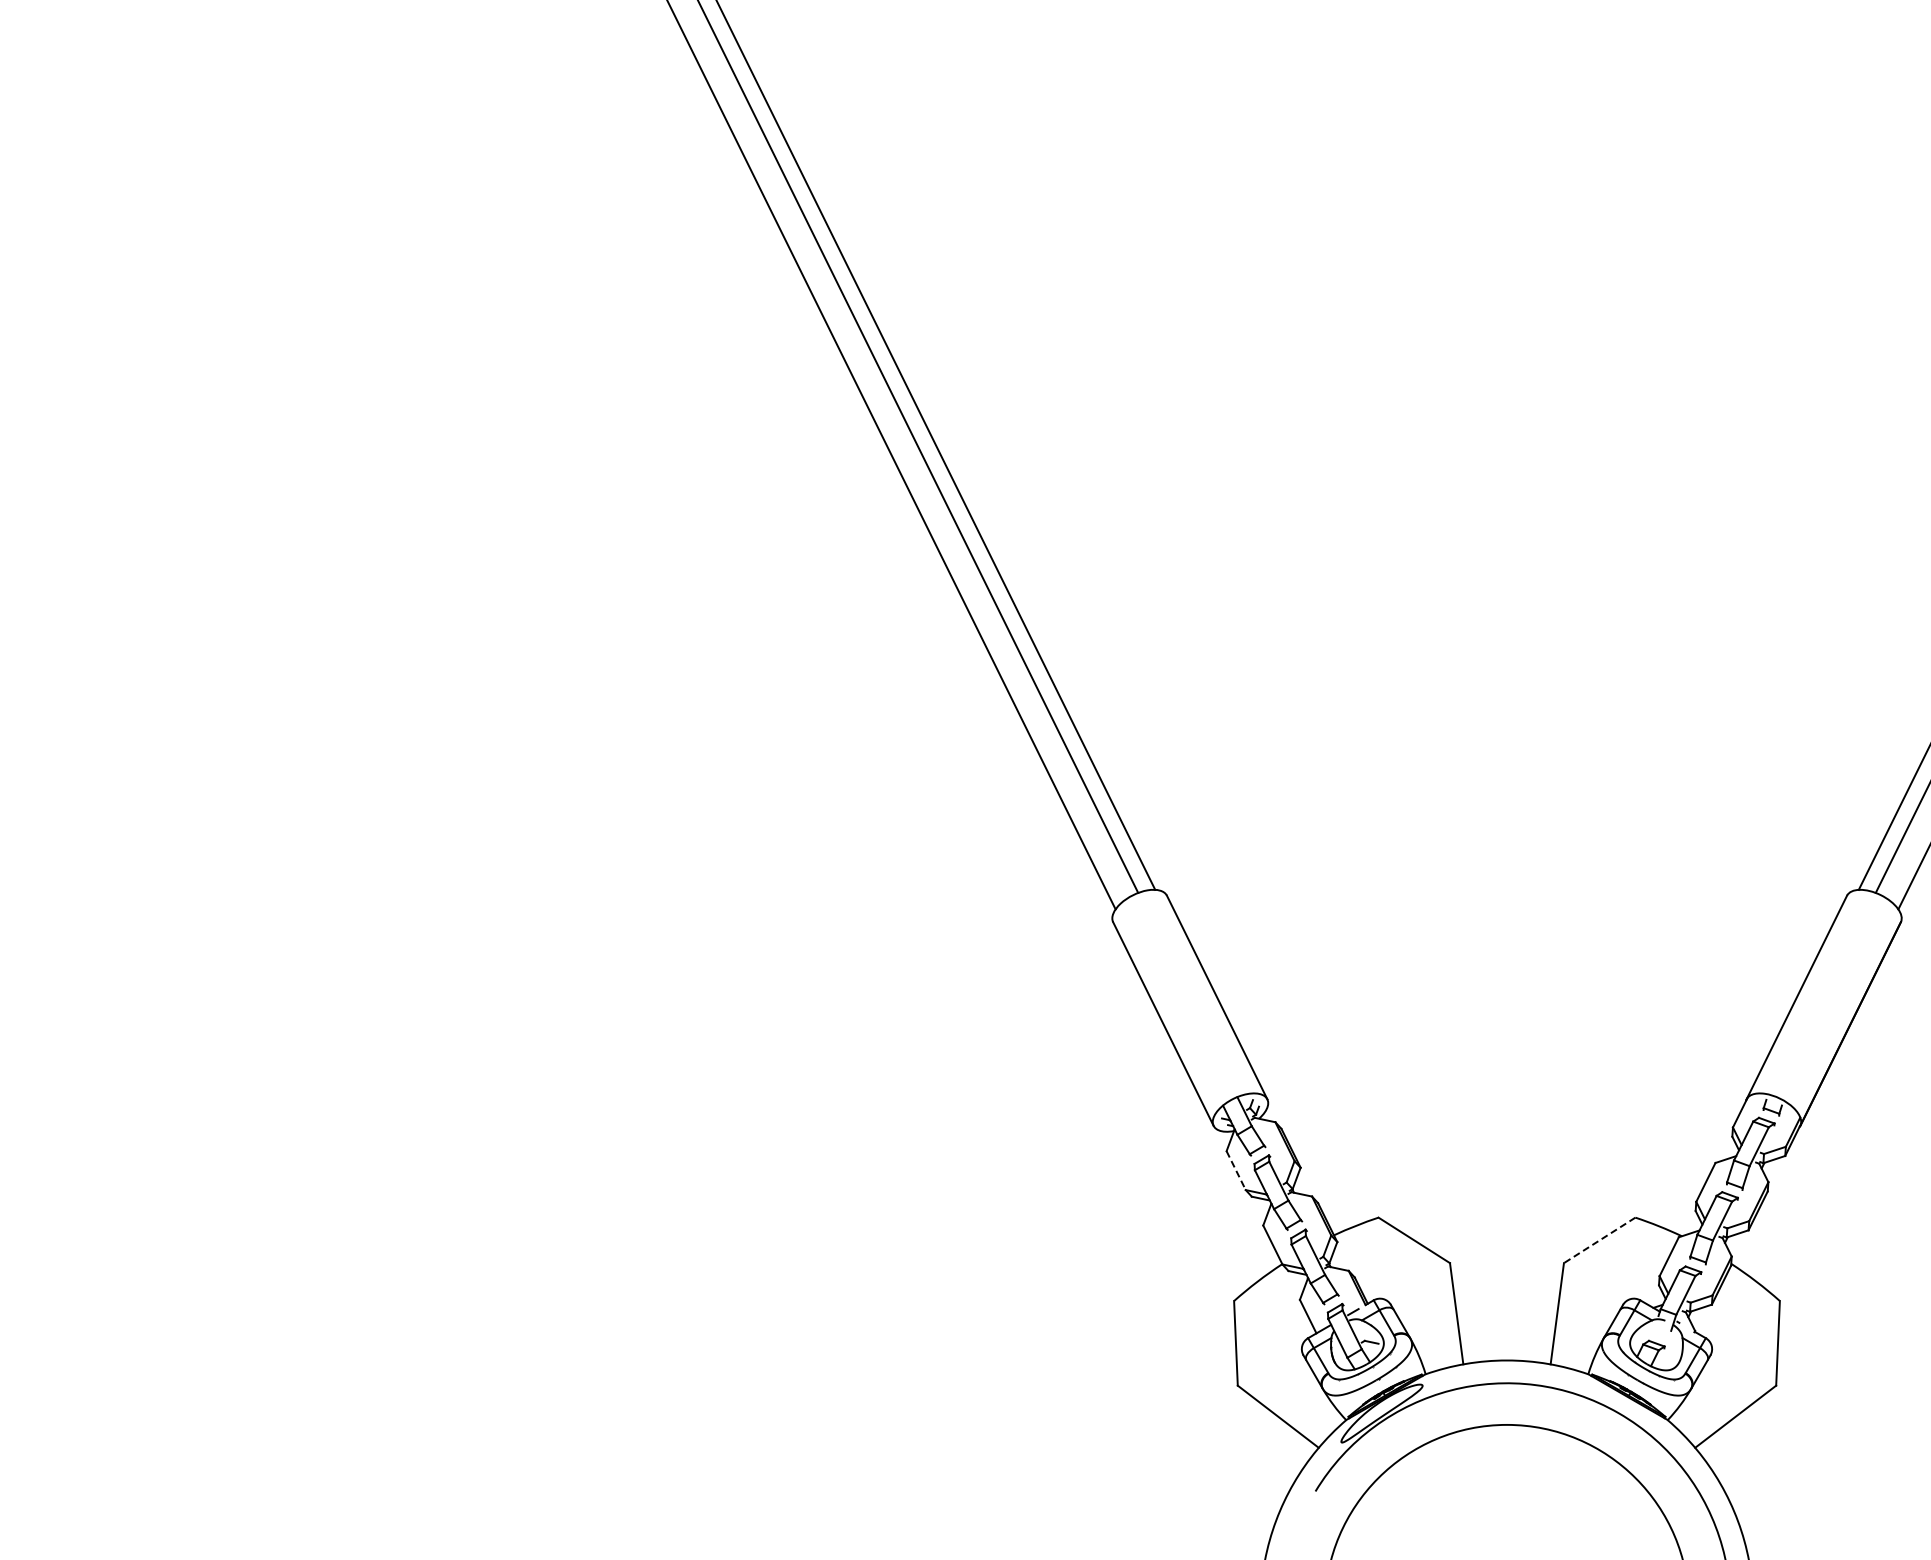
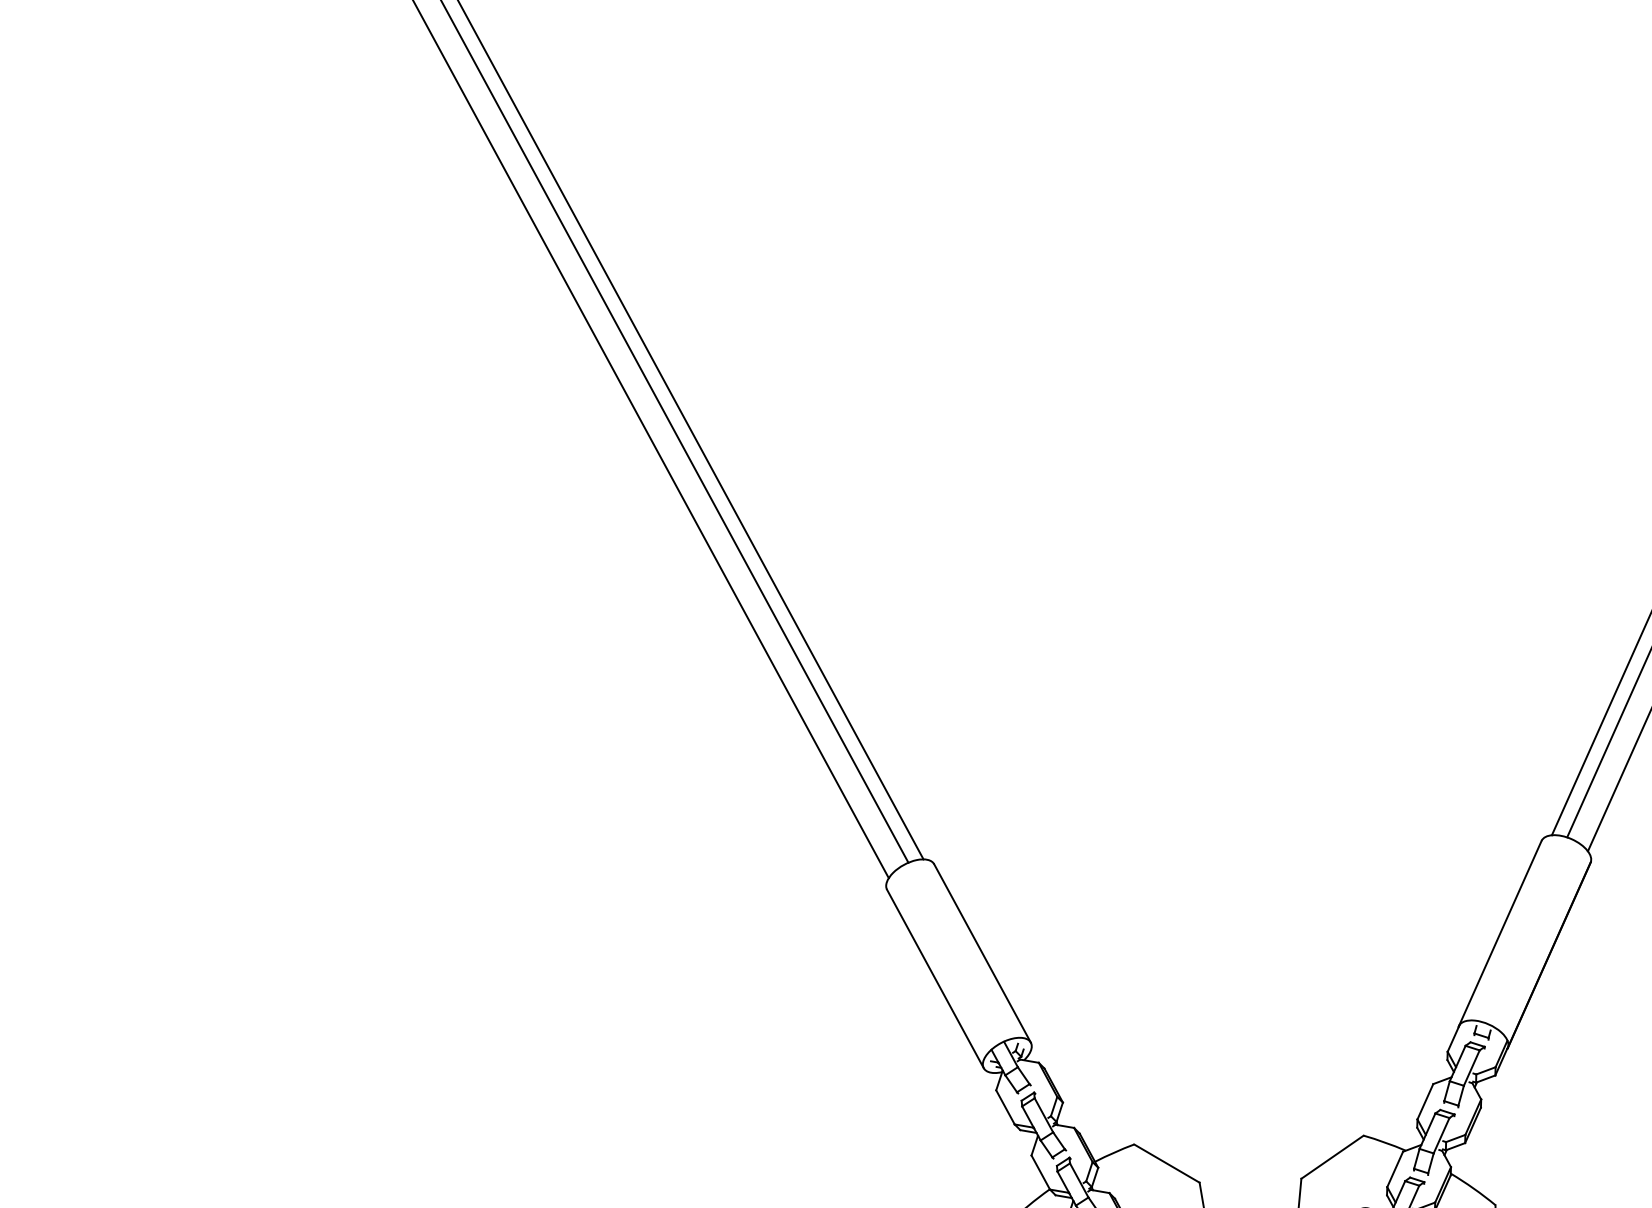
line: (1236, 1170) -> (1005, 1107), dashed -> solid
line: (1599, 1240) -> (1332, 1157), dashed -> solid

